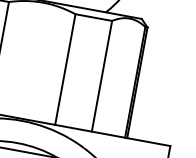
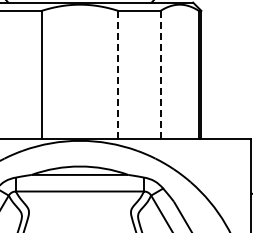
line: (65, 69) -> (118, 74), solid -> dashed
line: (101, 76) -> (160, 74), solid -> dashed

